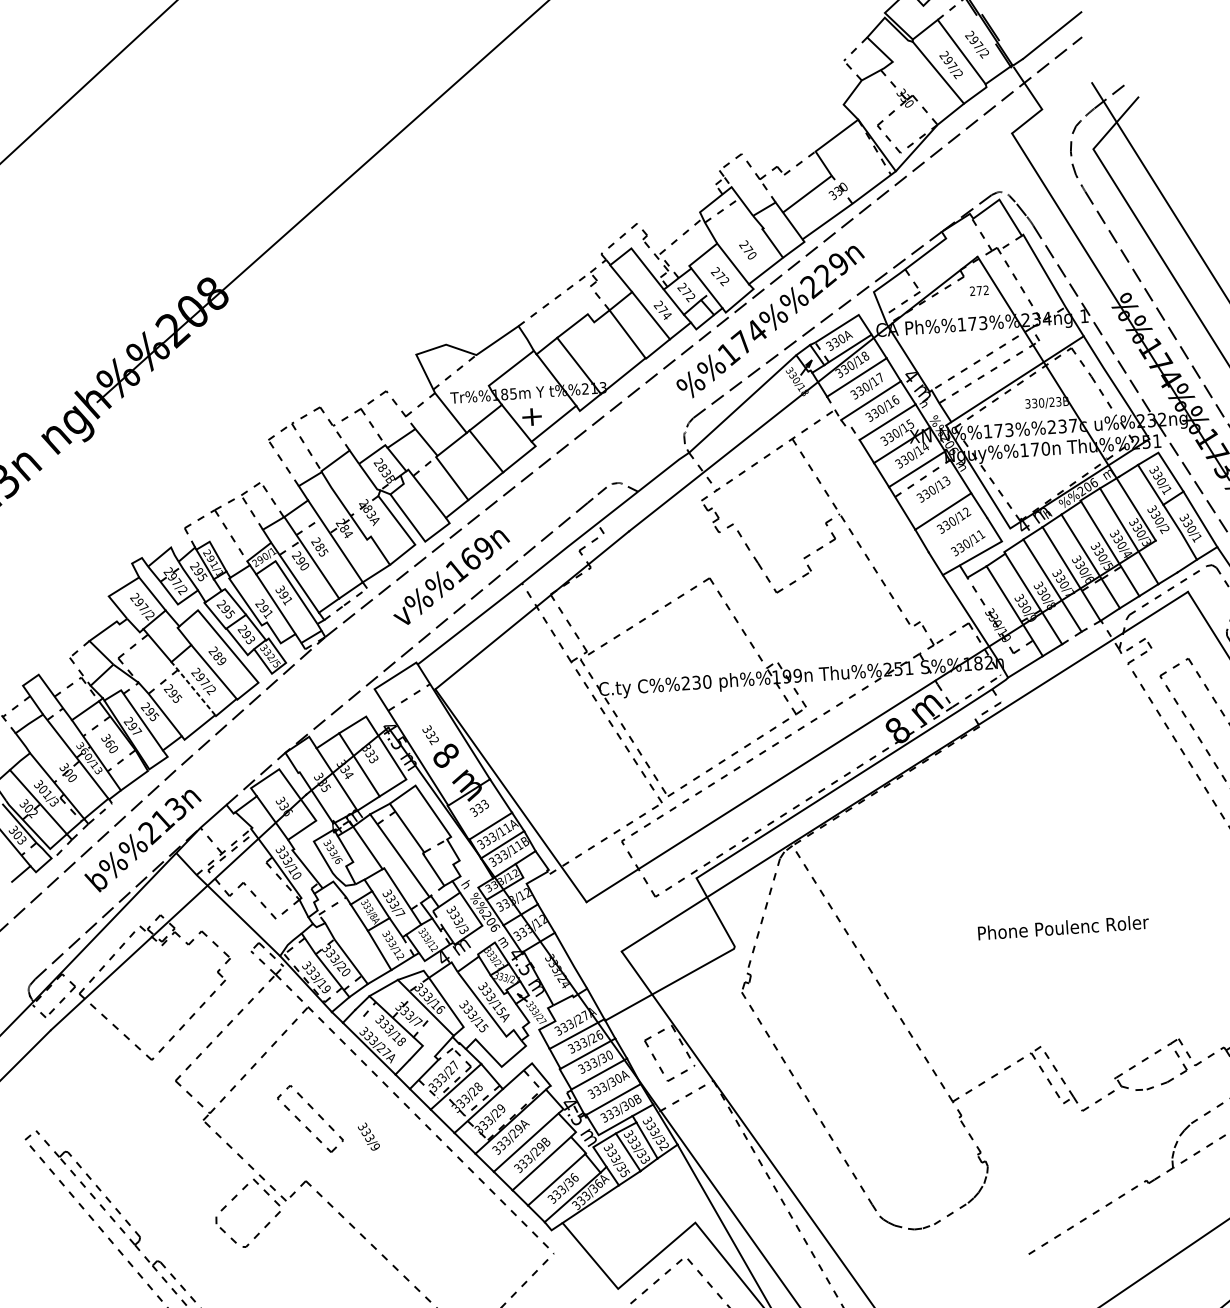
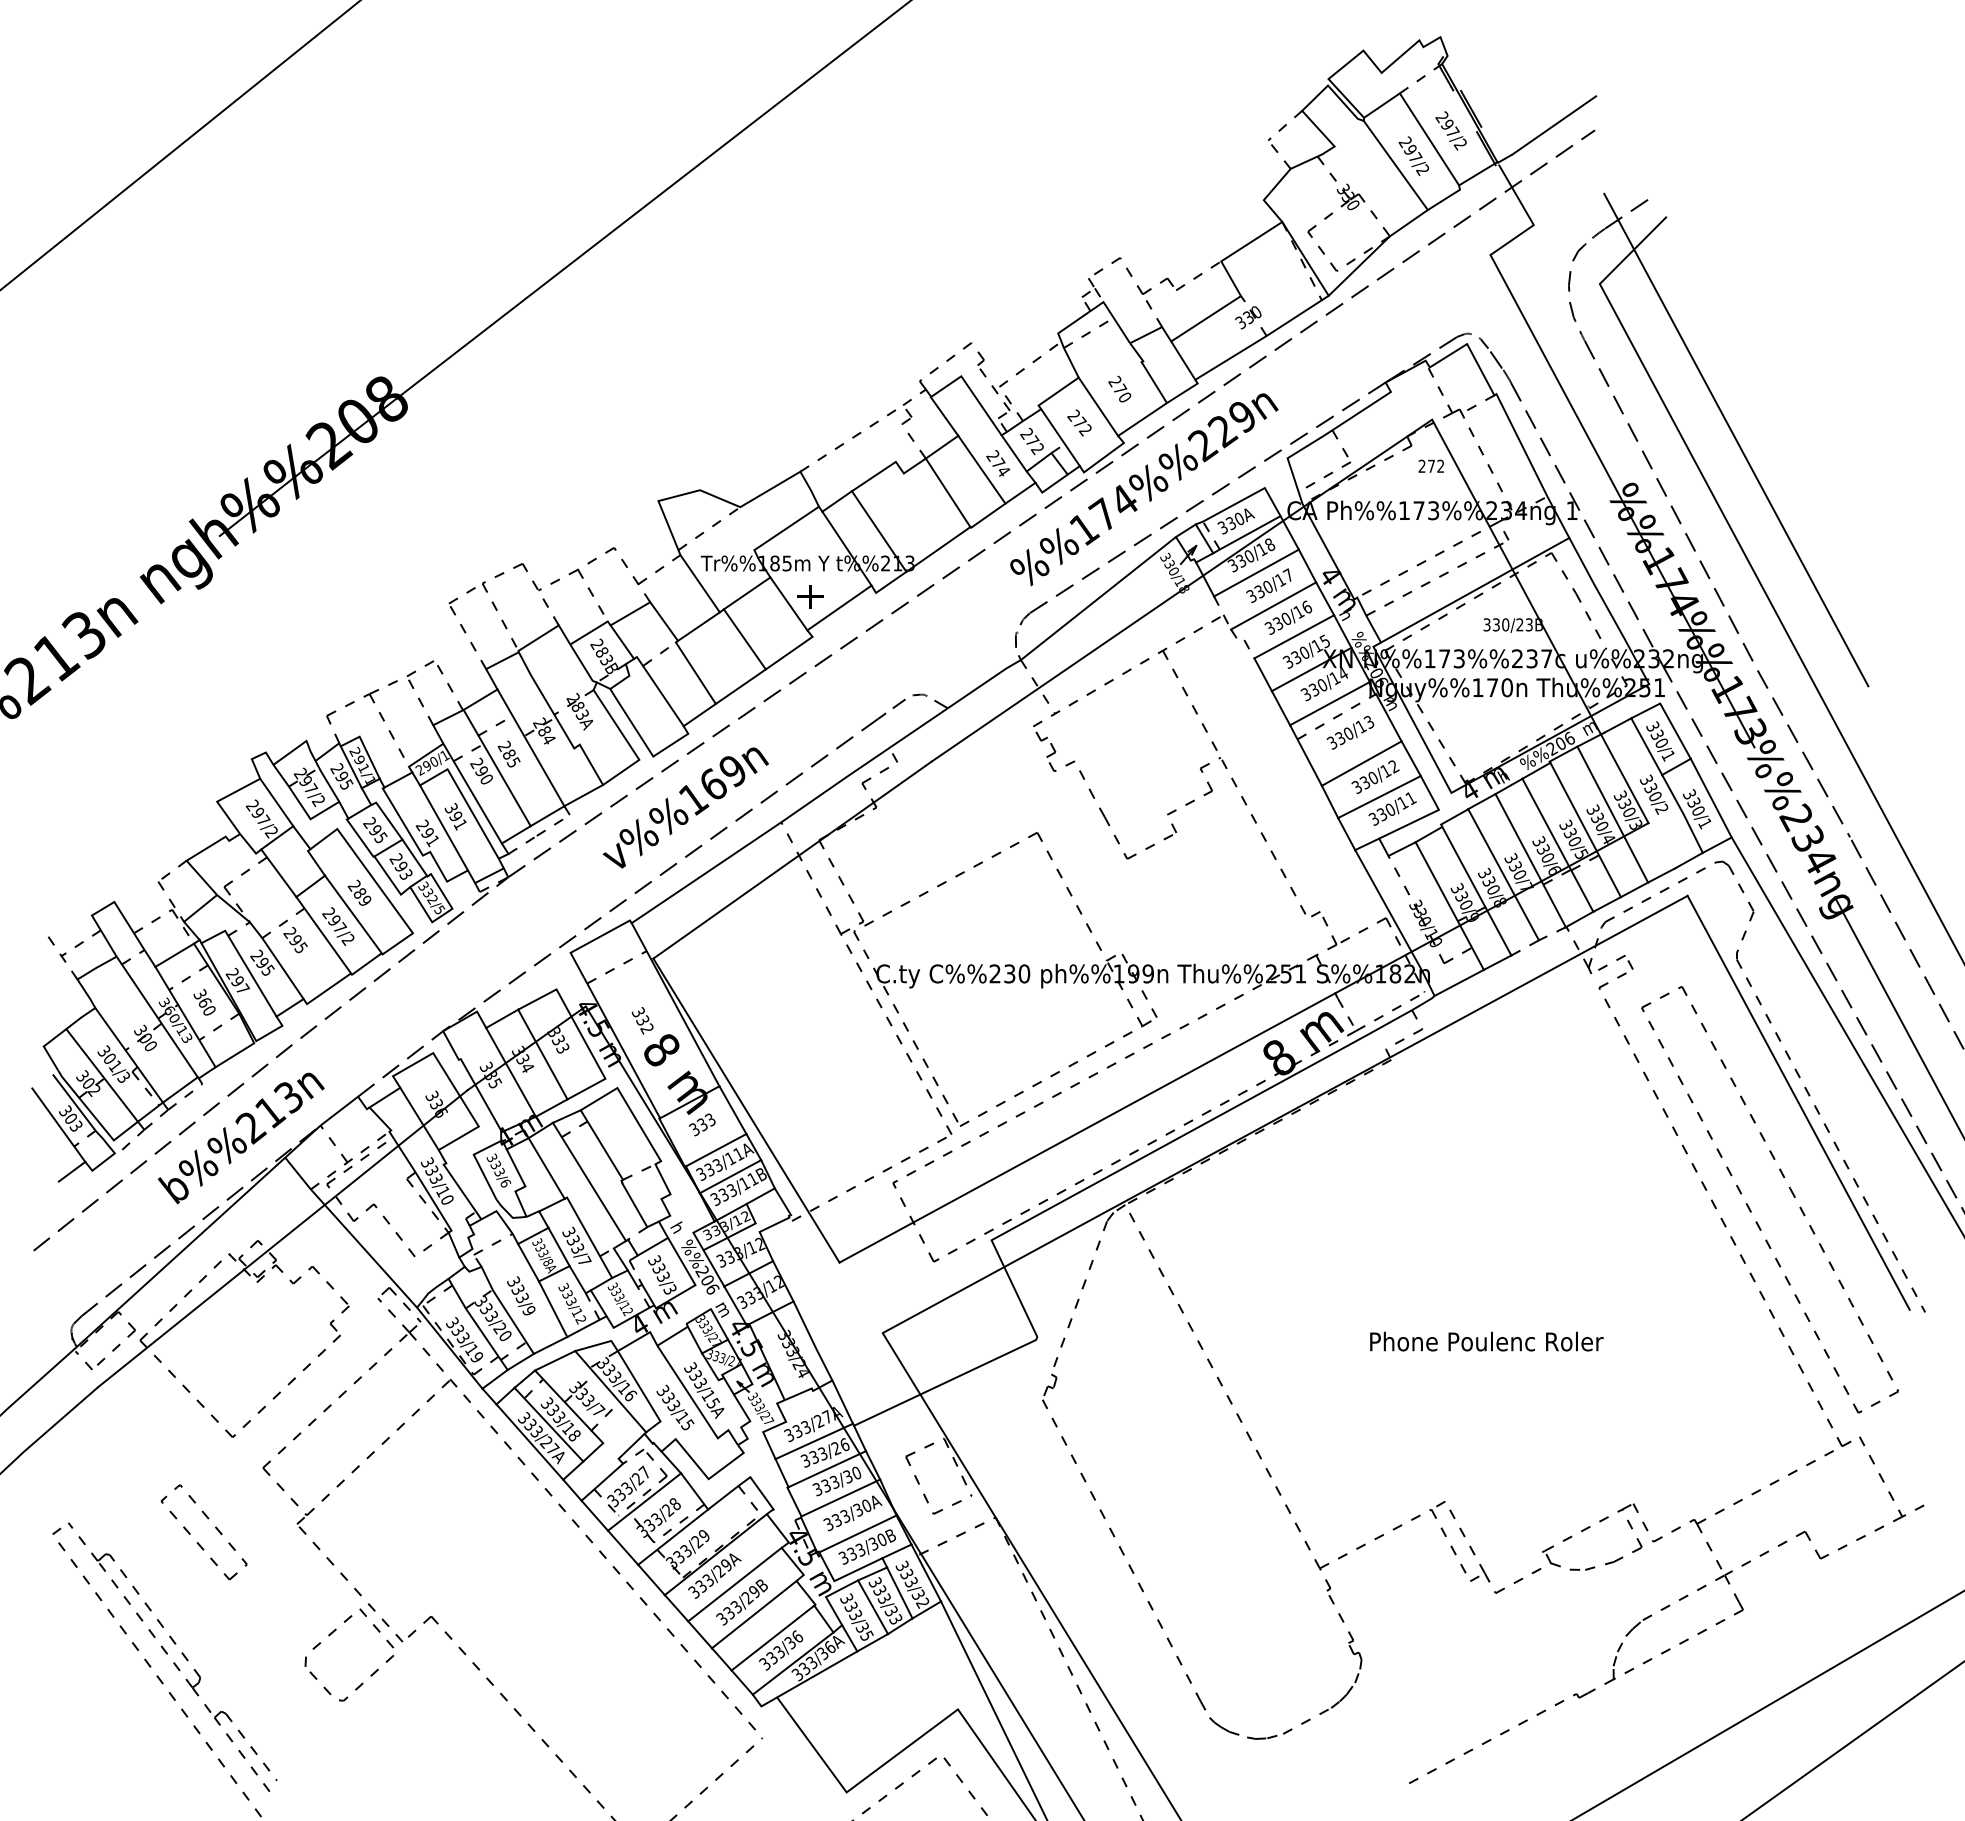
line: (957, 535) -> (1379, 797), added
line: (193, 688) -> (323, 935), dashed -> solid
line: (381, 1034) -> (548, 1424), added
part: (306, 1126) -> (198, 1542), moved
text: (369, 1136) -> (521, 1295), moved

